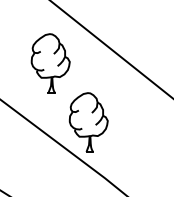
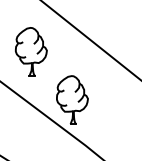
part: (50, 63) -> (31, 51), moved

